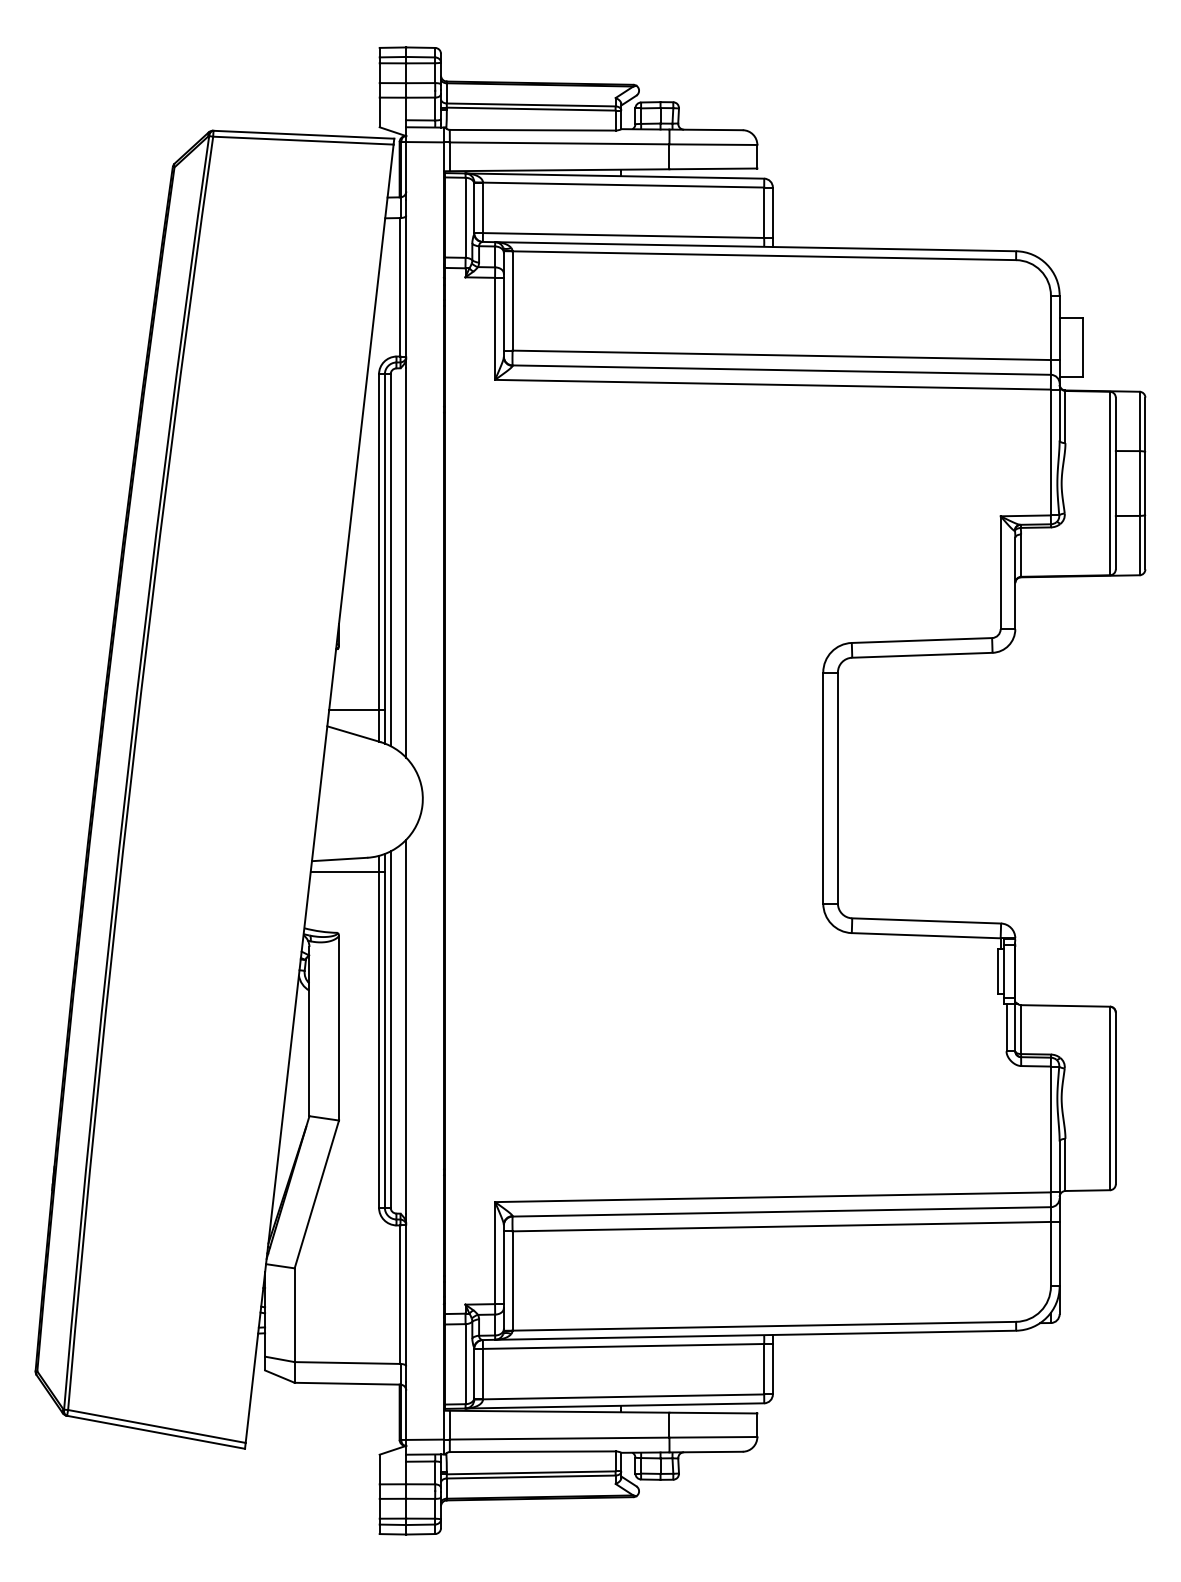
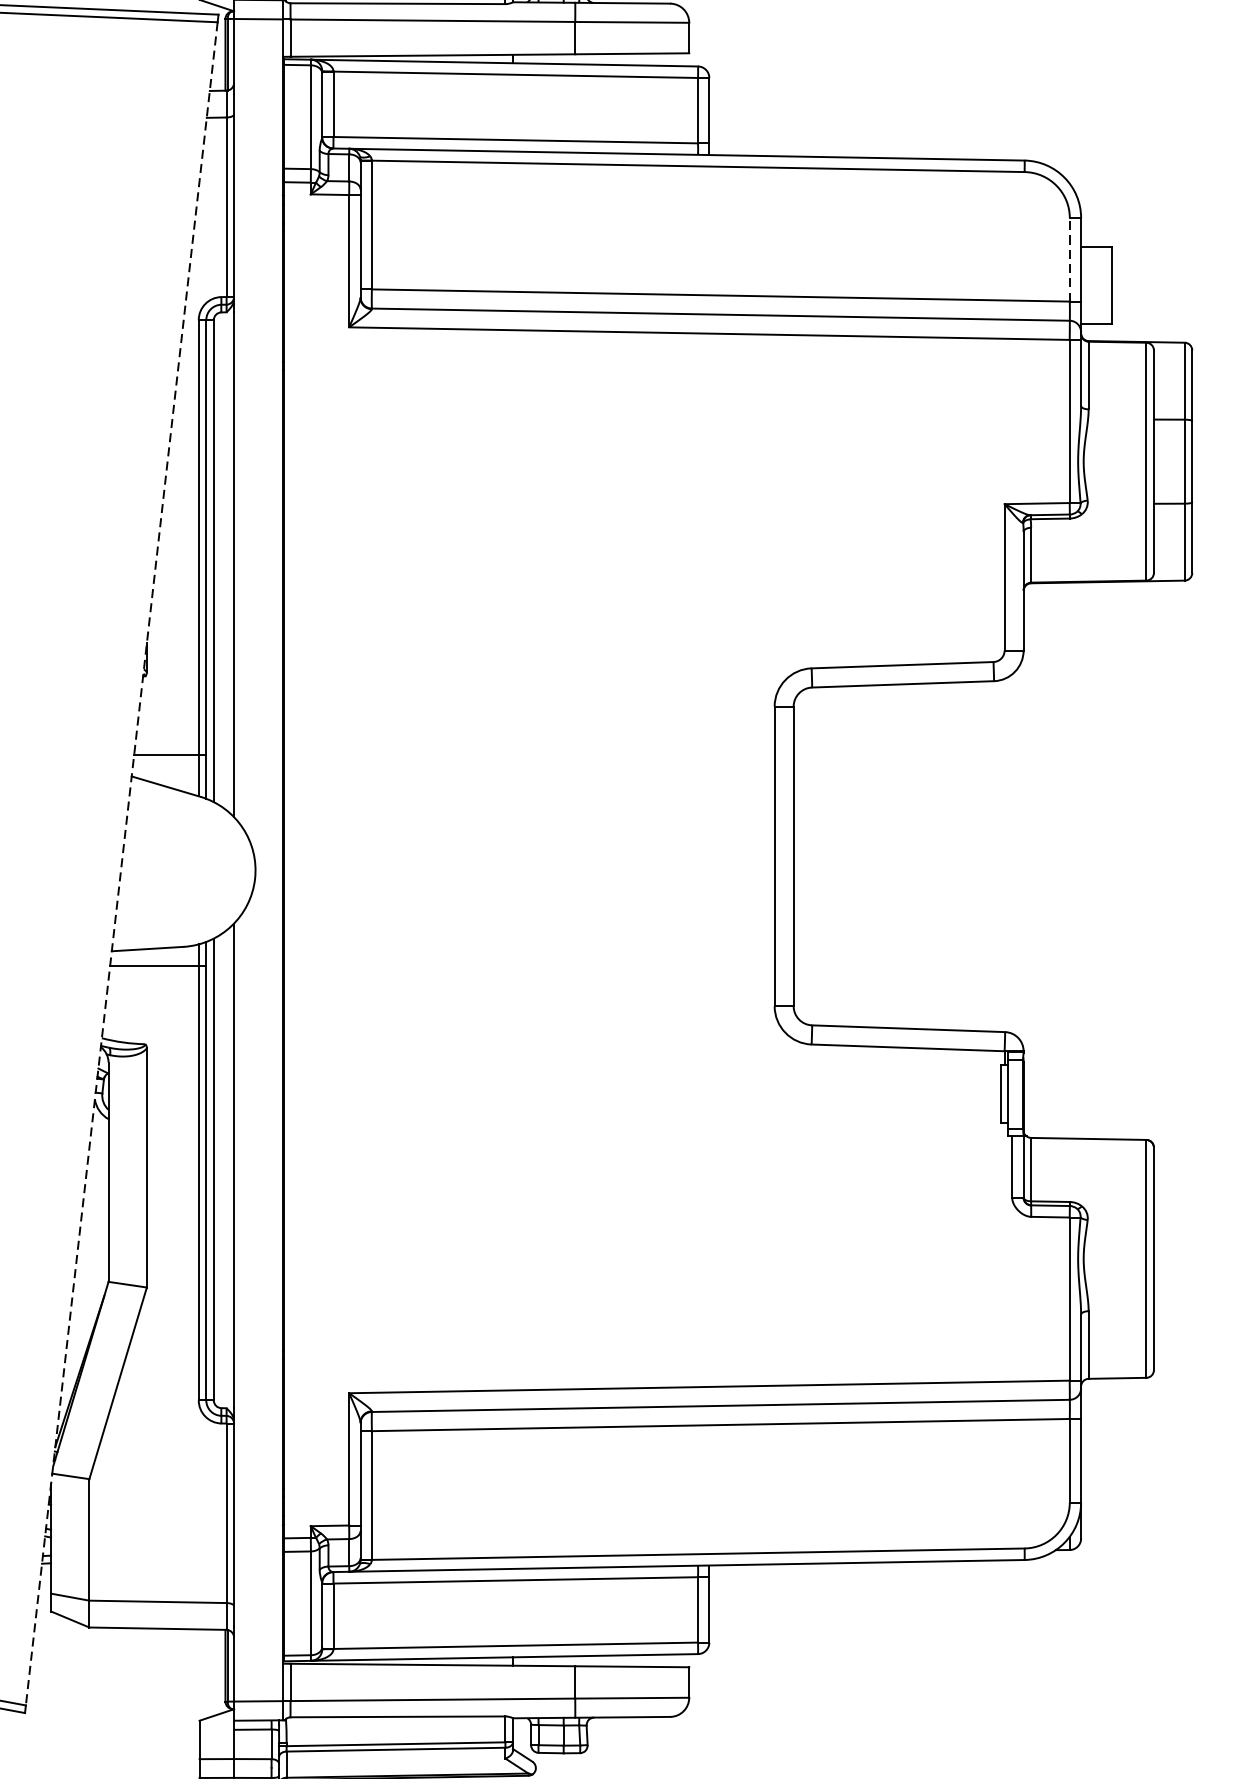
line: (1050, 327) -> (1069, 259), solid -> dashed
line: (319, 794) -> (121, 864), solid -> dashed

